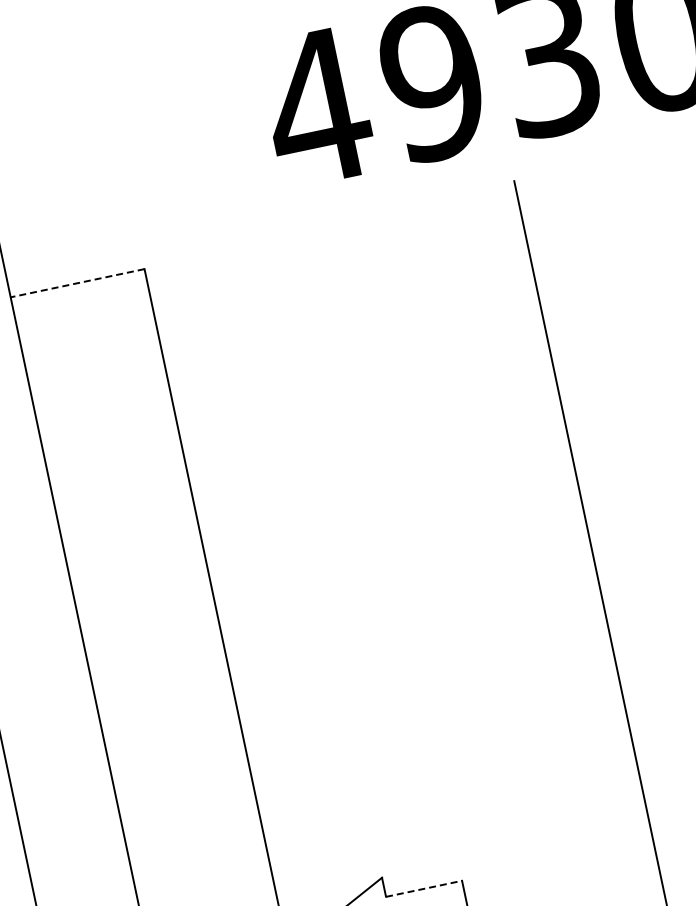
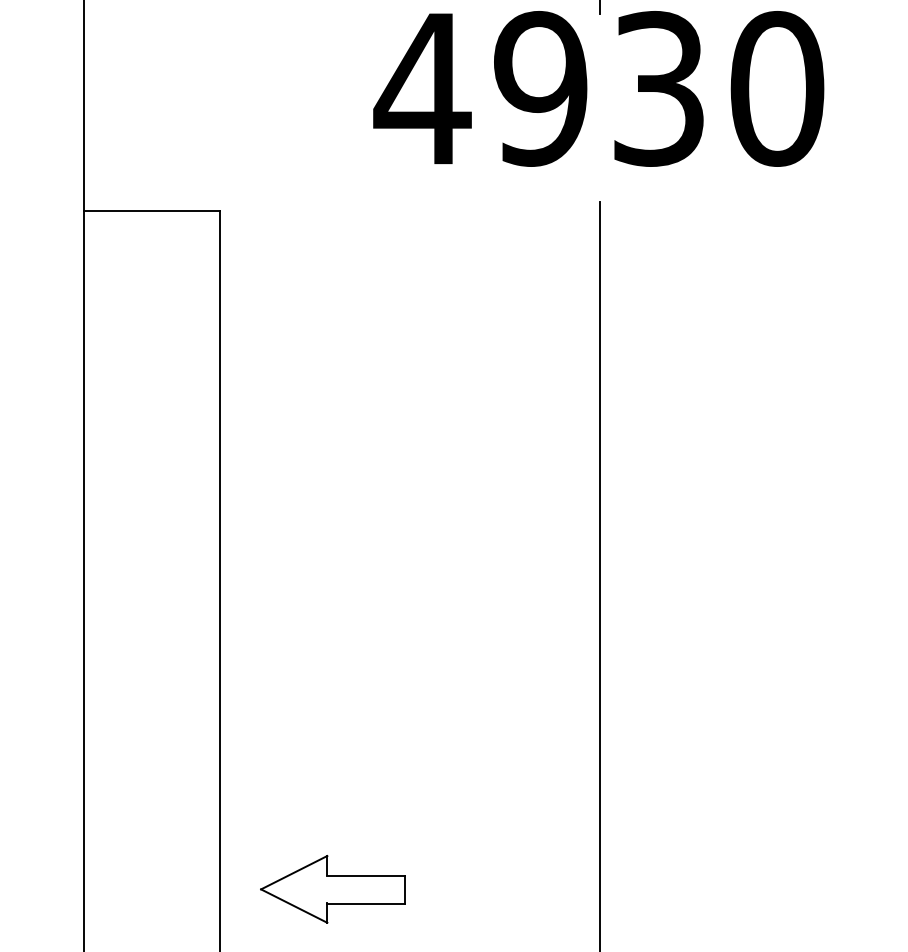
line: (77, 283) -> (151, 211), dashed -> solid
line: (424, 888) -> (366, 875), dashed -> solid

